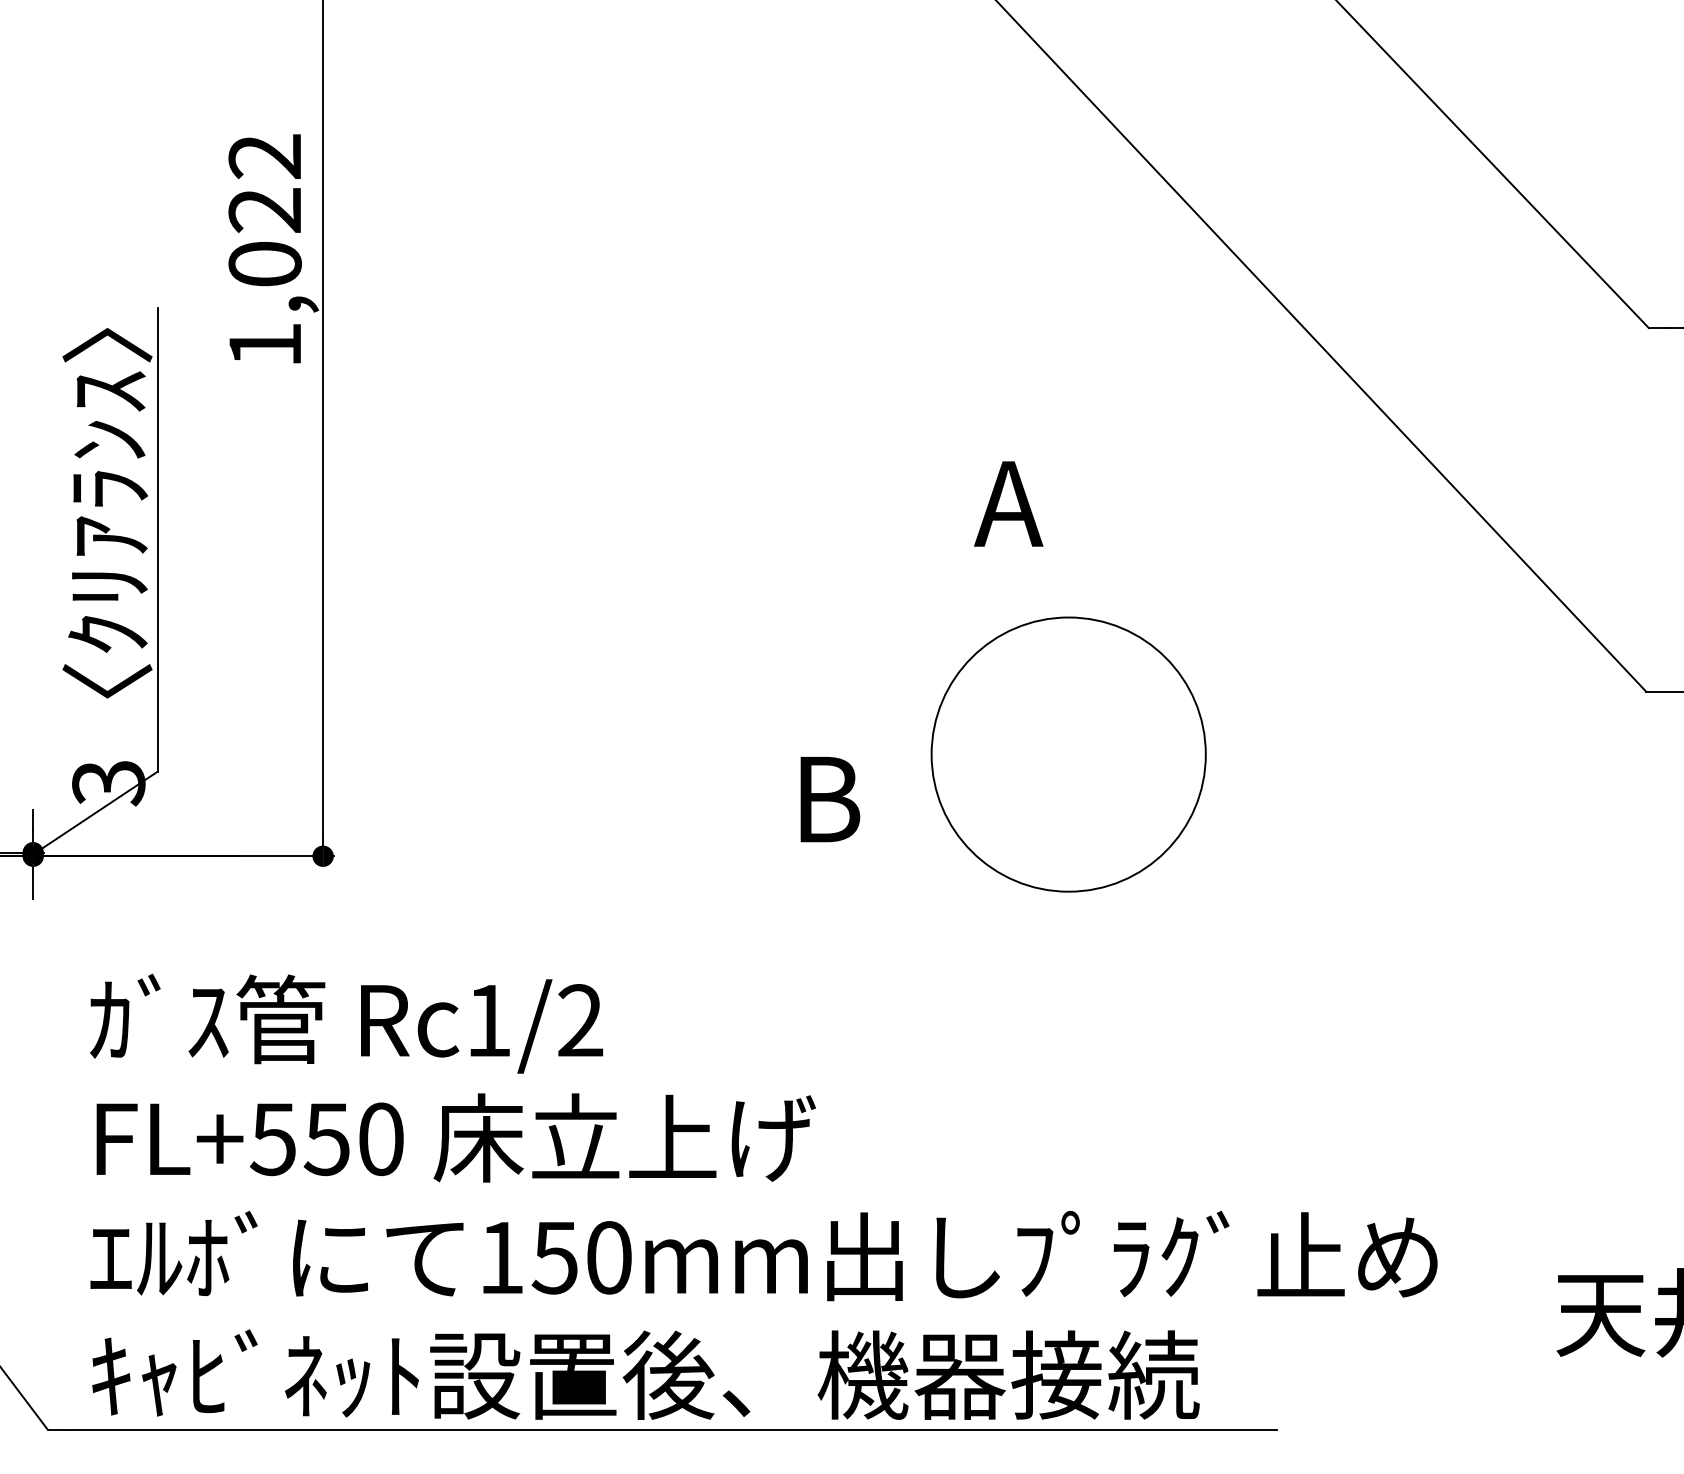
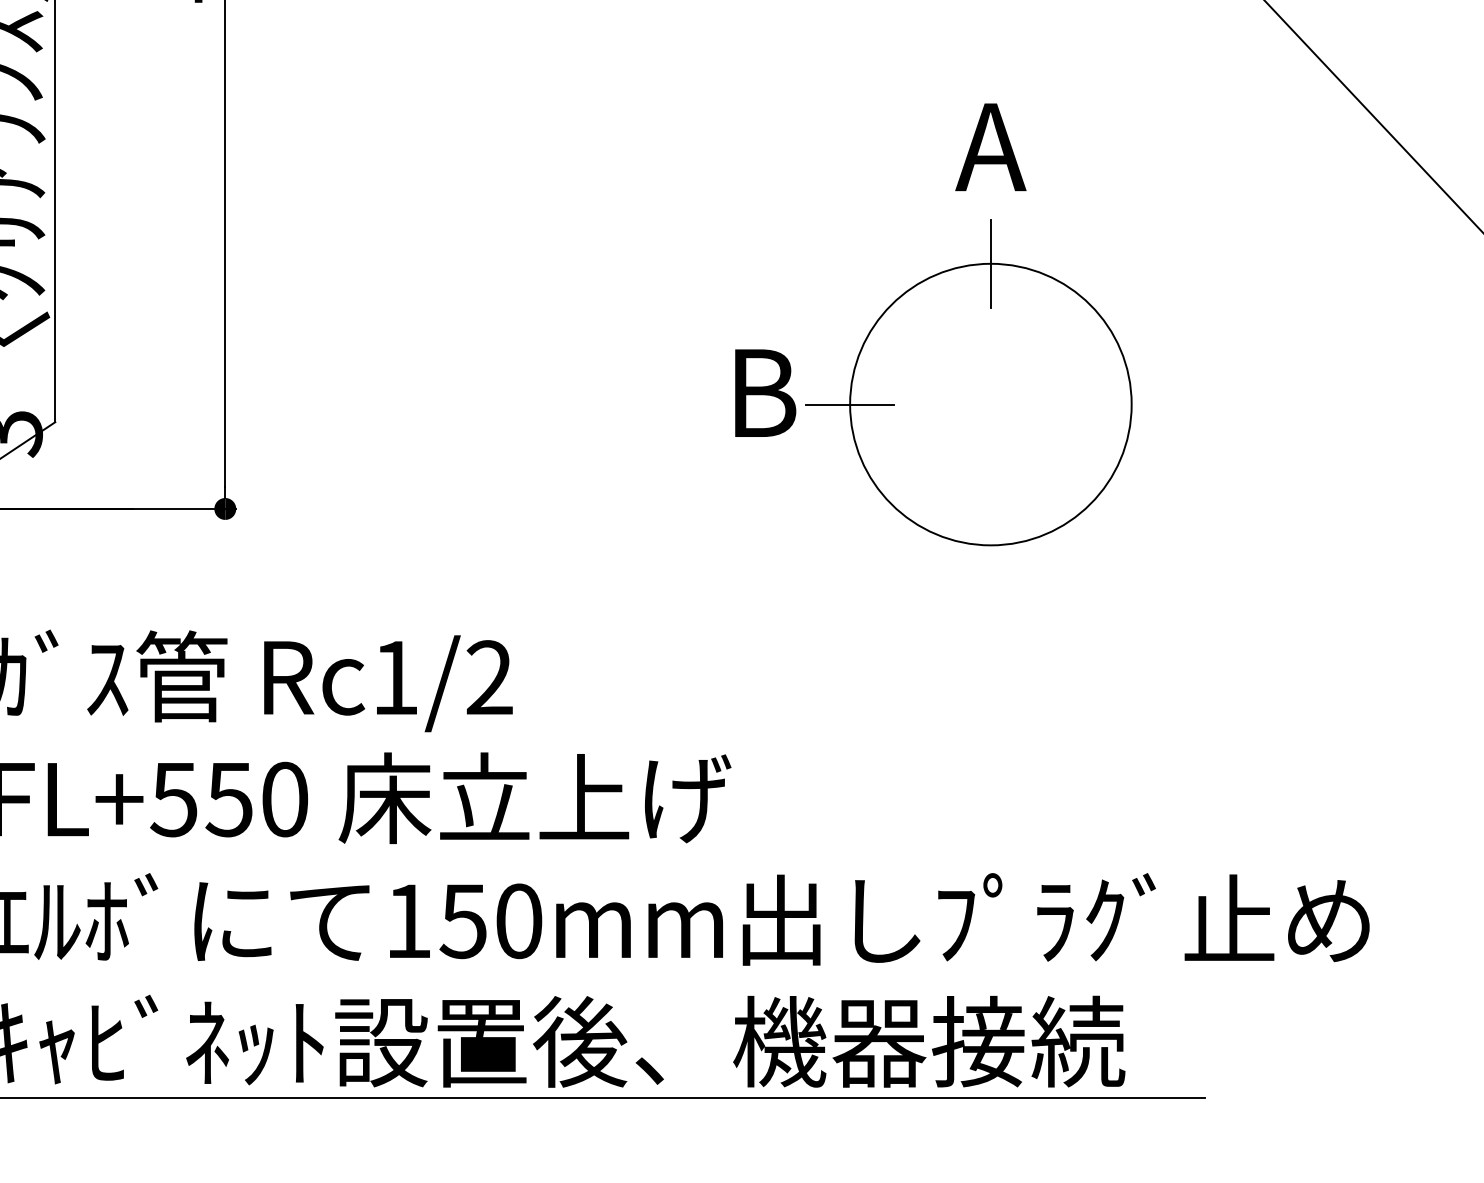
text: (1008, 503) -> (990, 146), moved
line: (1068, 617) -> (990, 263), added
line: (931, 754) -> (849, 404), added
text: (830, 799) -> (765, 393), moved

